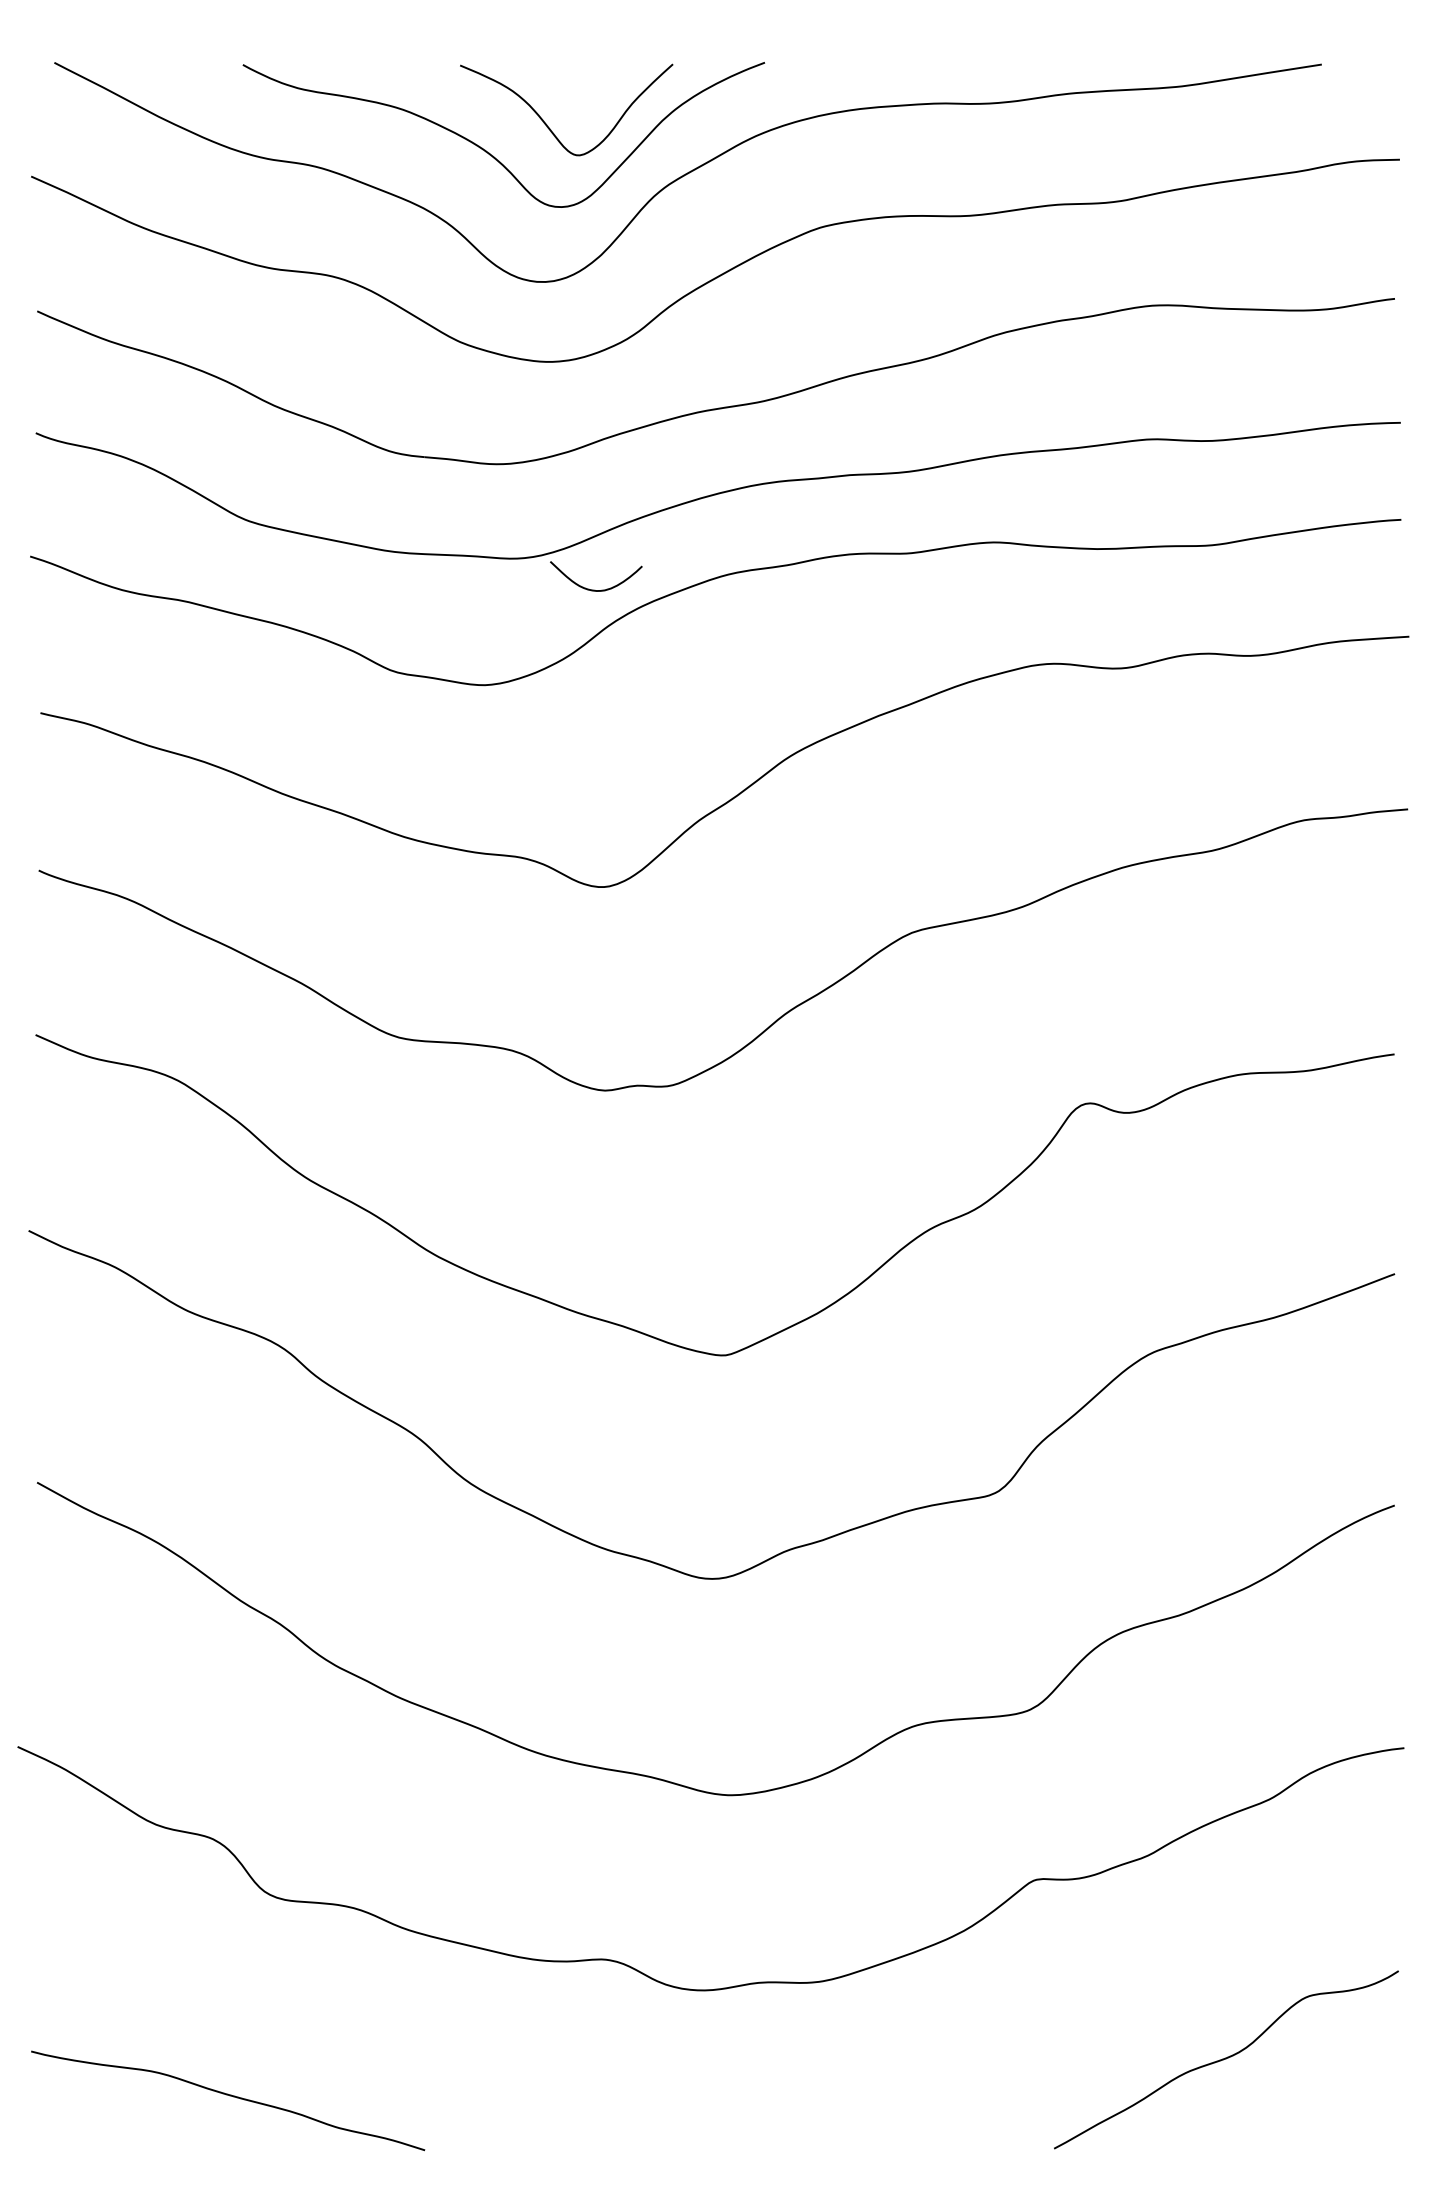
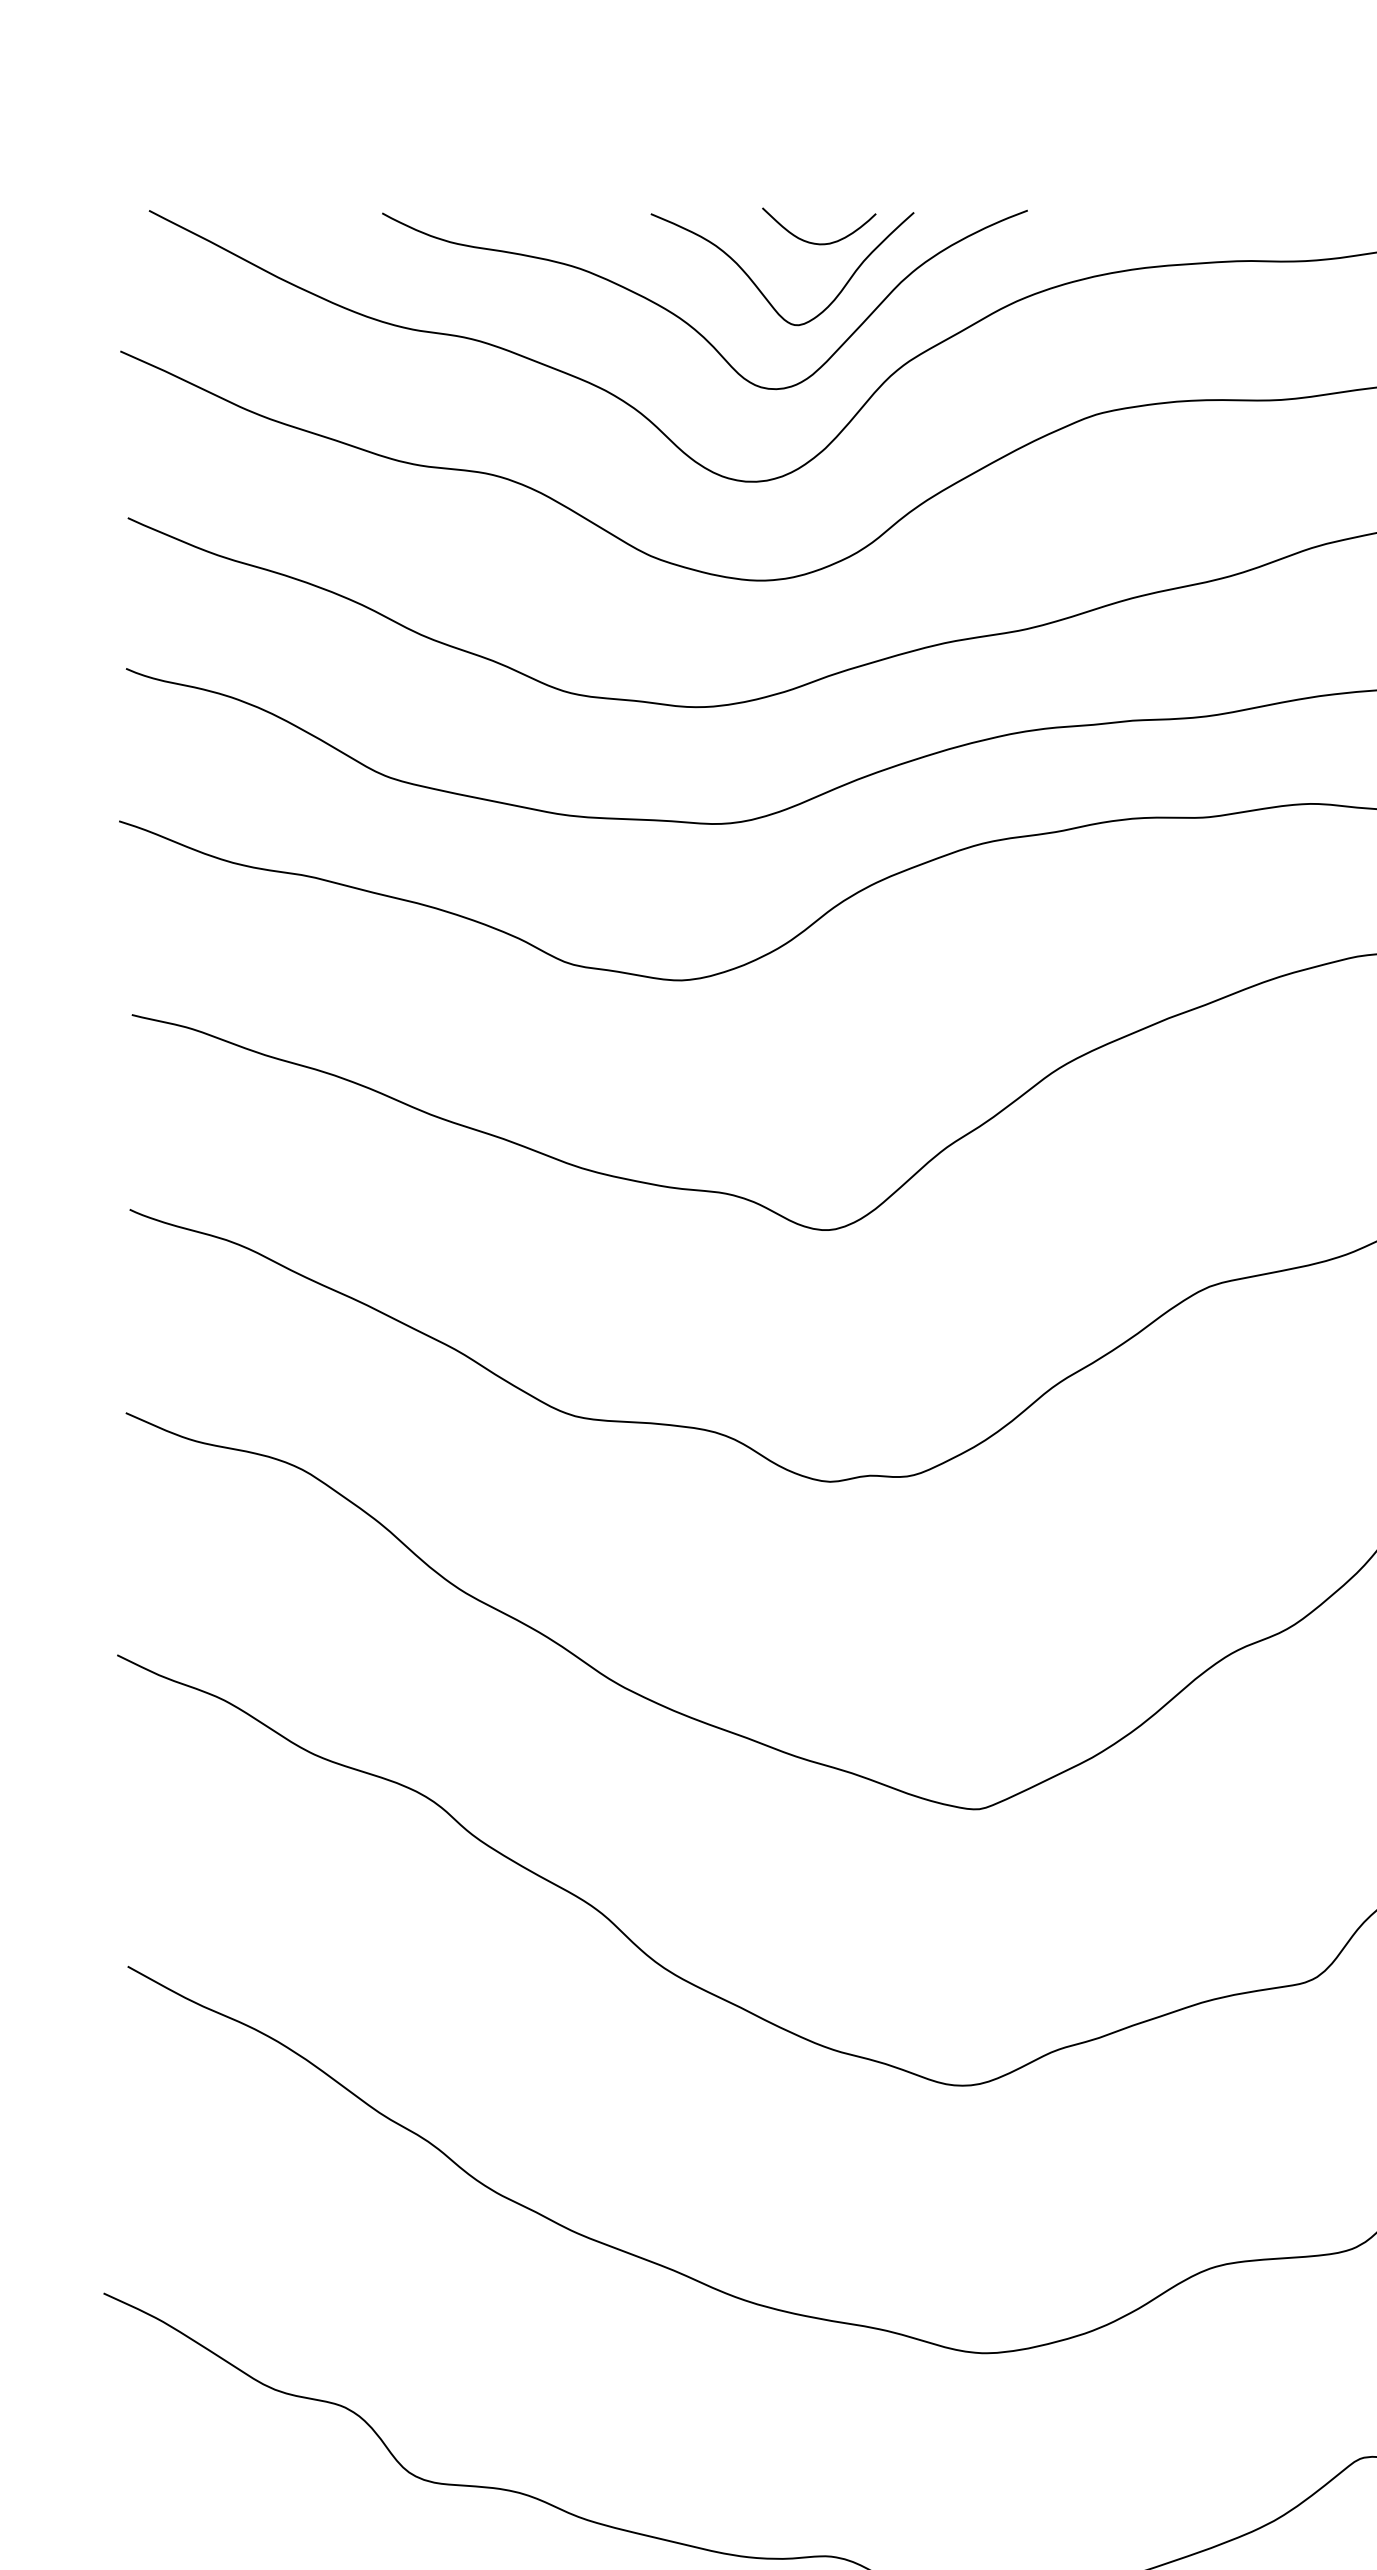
curve: (594, 589) -> (817, 242), moved

